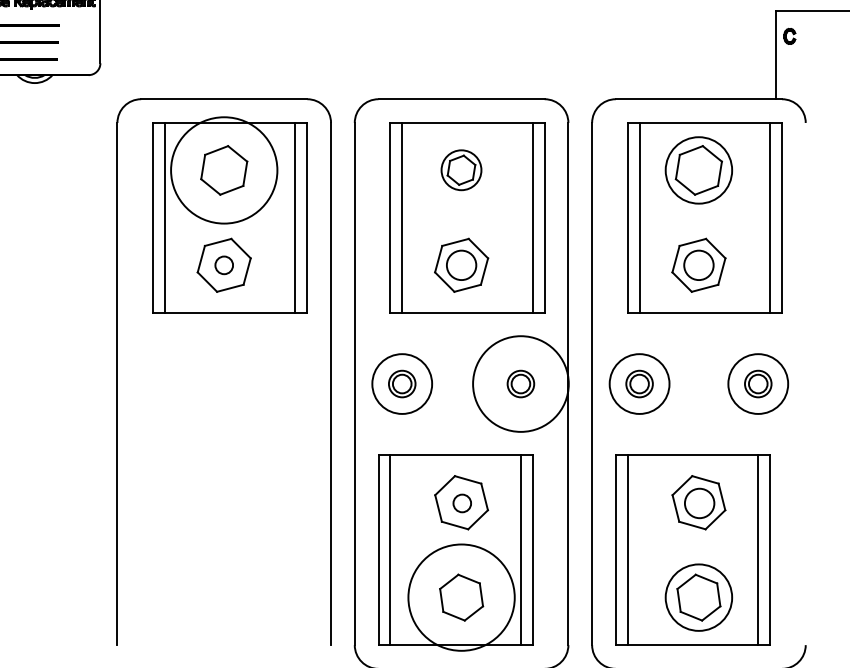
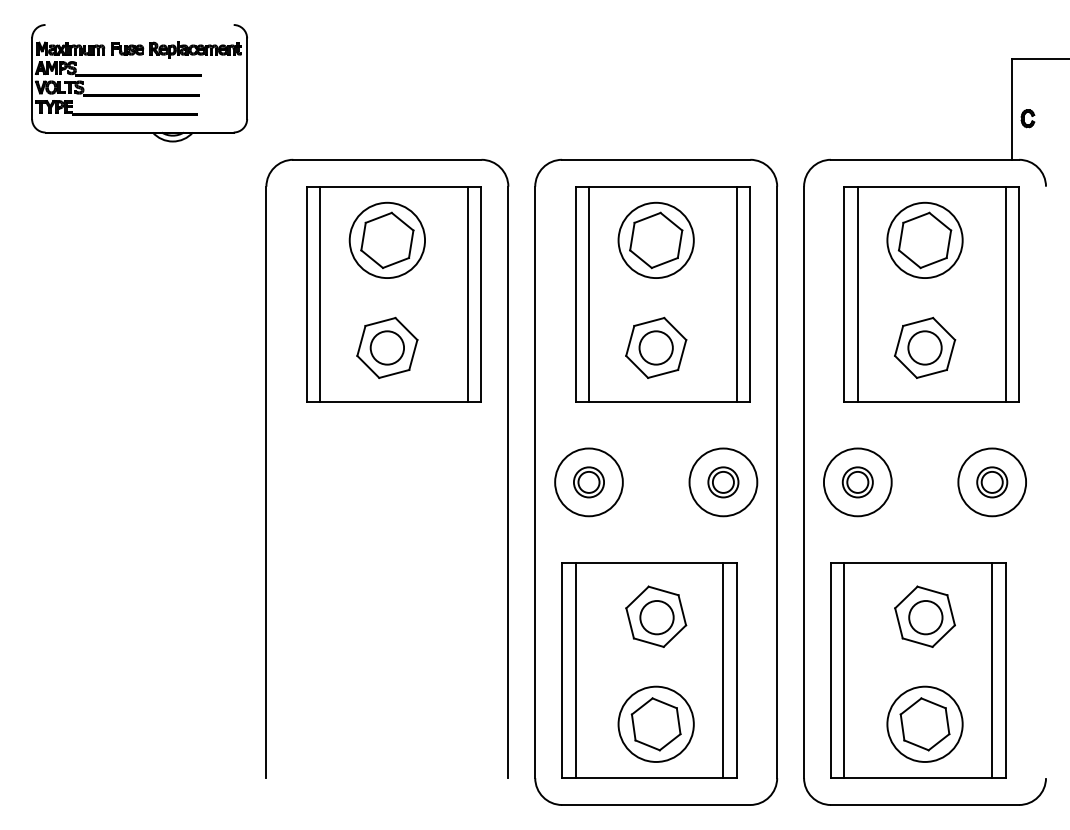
part: (789, 36) -> (1027, 118), moved
part: (460, 169) -> (655, 239), size x1.67
circle: (224, 170) -> (387, 240), size x0.62
circle: (224, 264) -> (387, 347), size x1.67
circle: (520, 384) -> (723, 482), size x0.62
circle: (461, 503) -> (656, 617), size x1.67
circle: (460, 596) -> (655, 723), size x0.62

